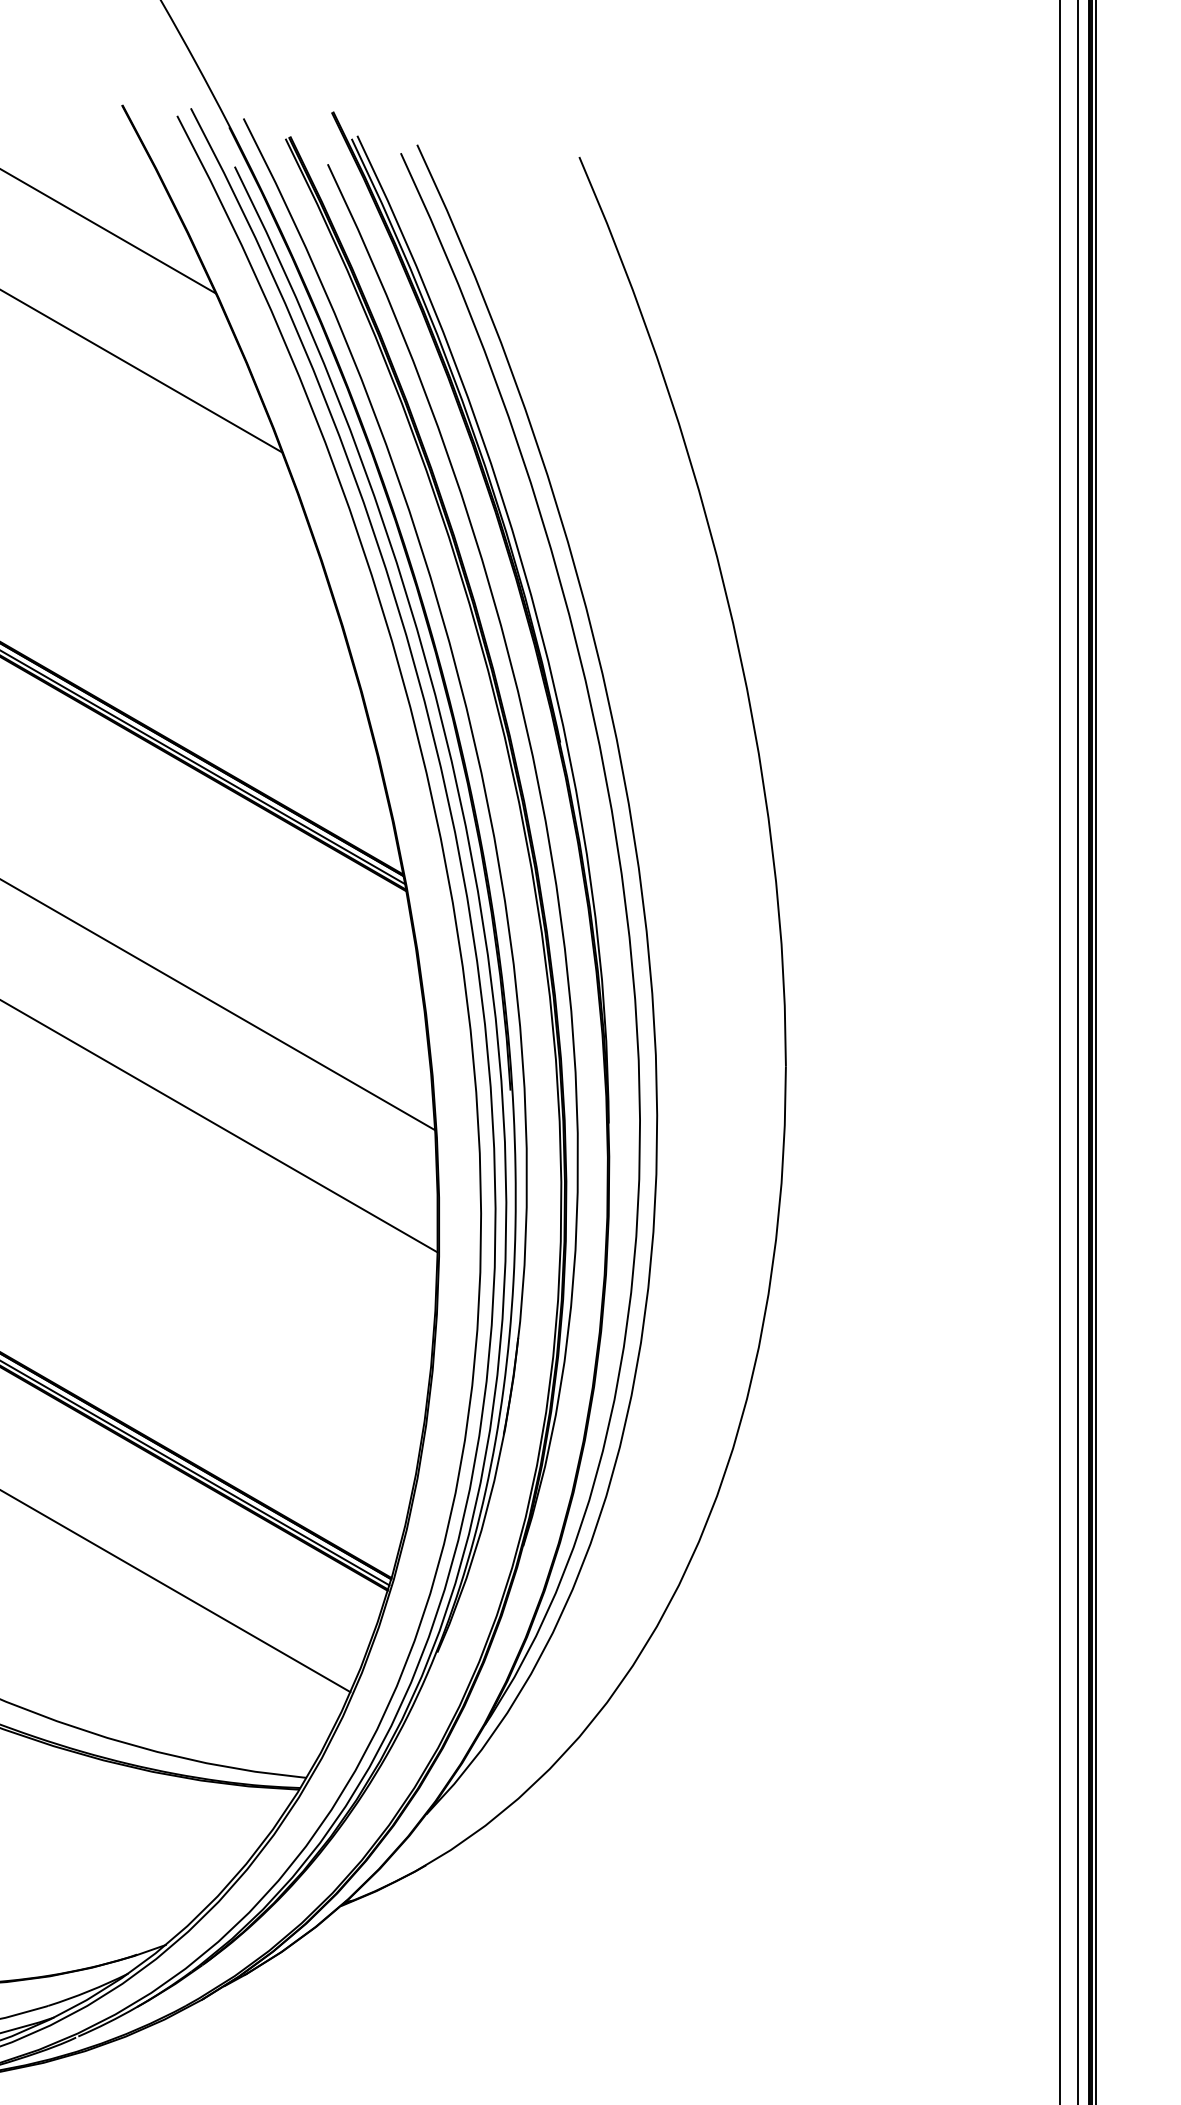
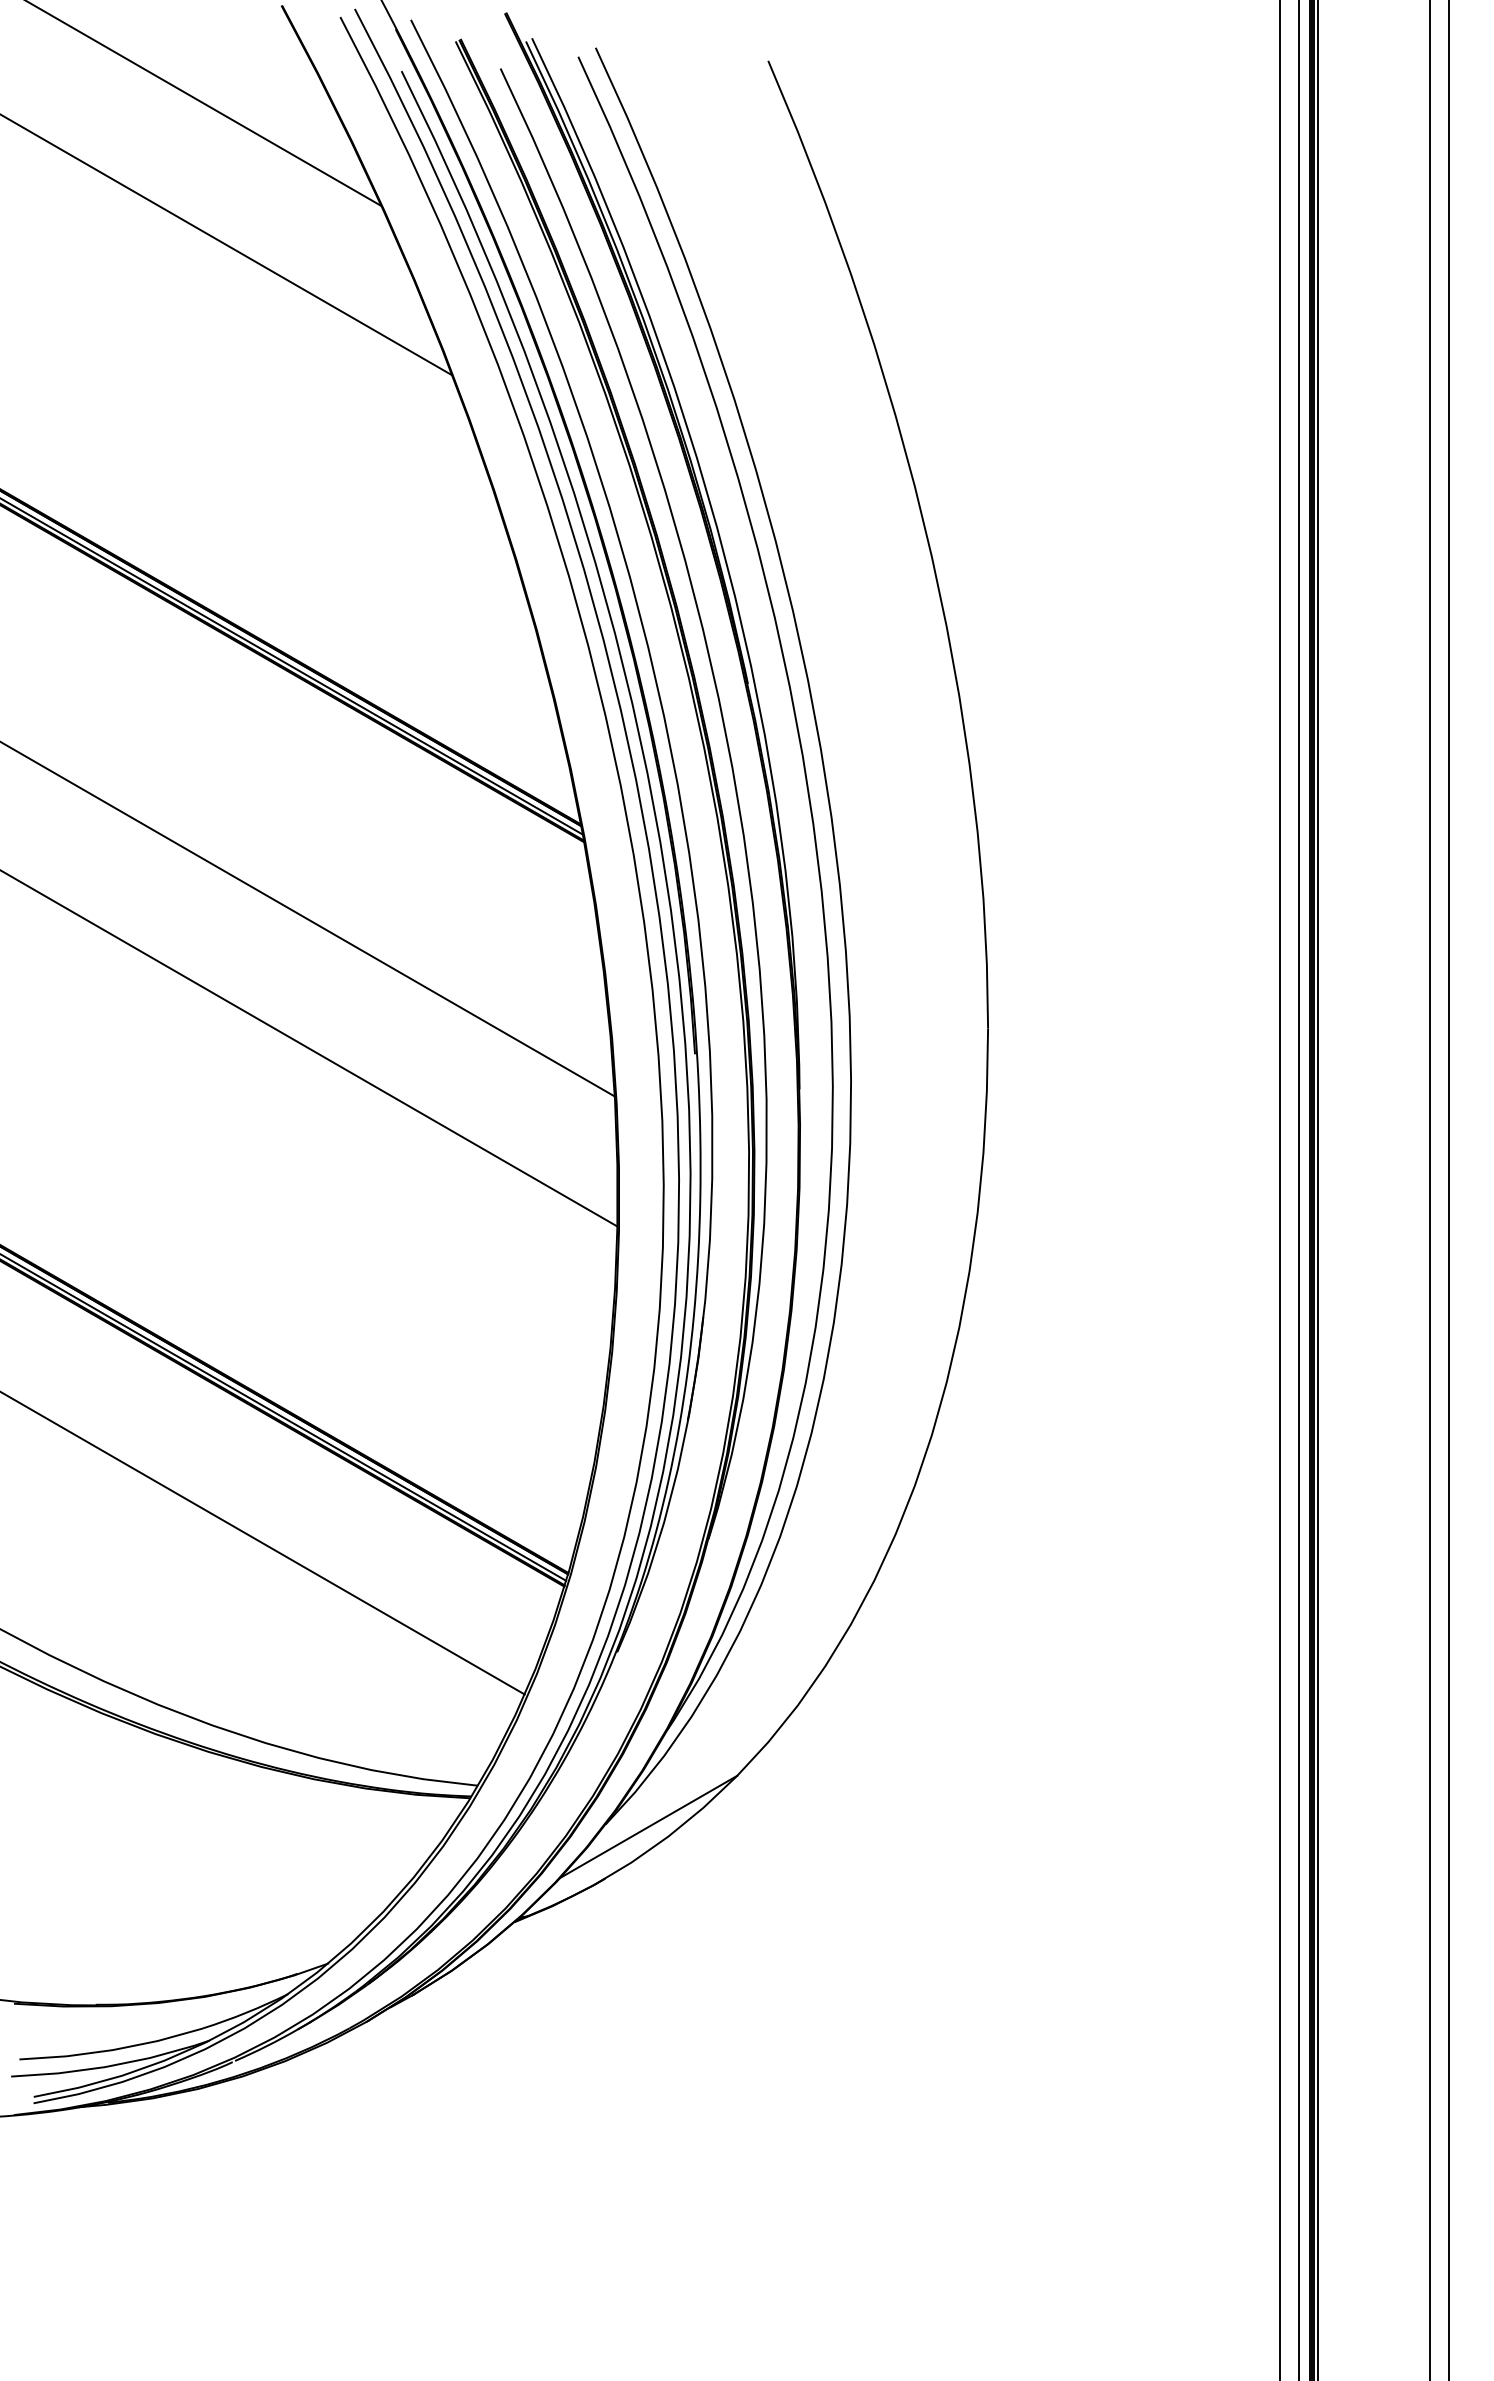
line: (466, 1816) -> (648, 1826), added

